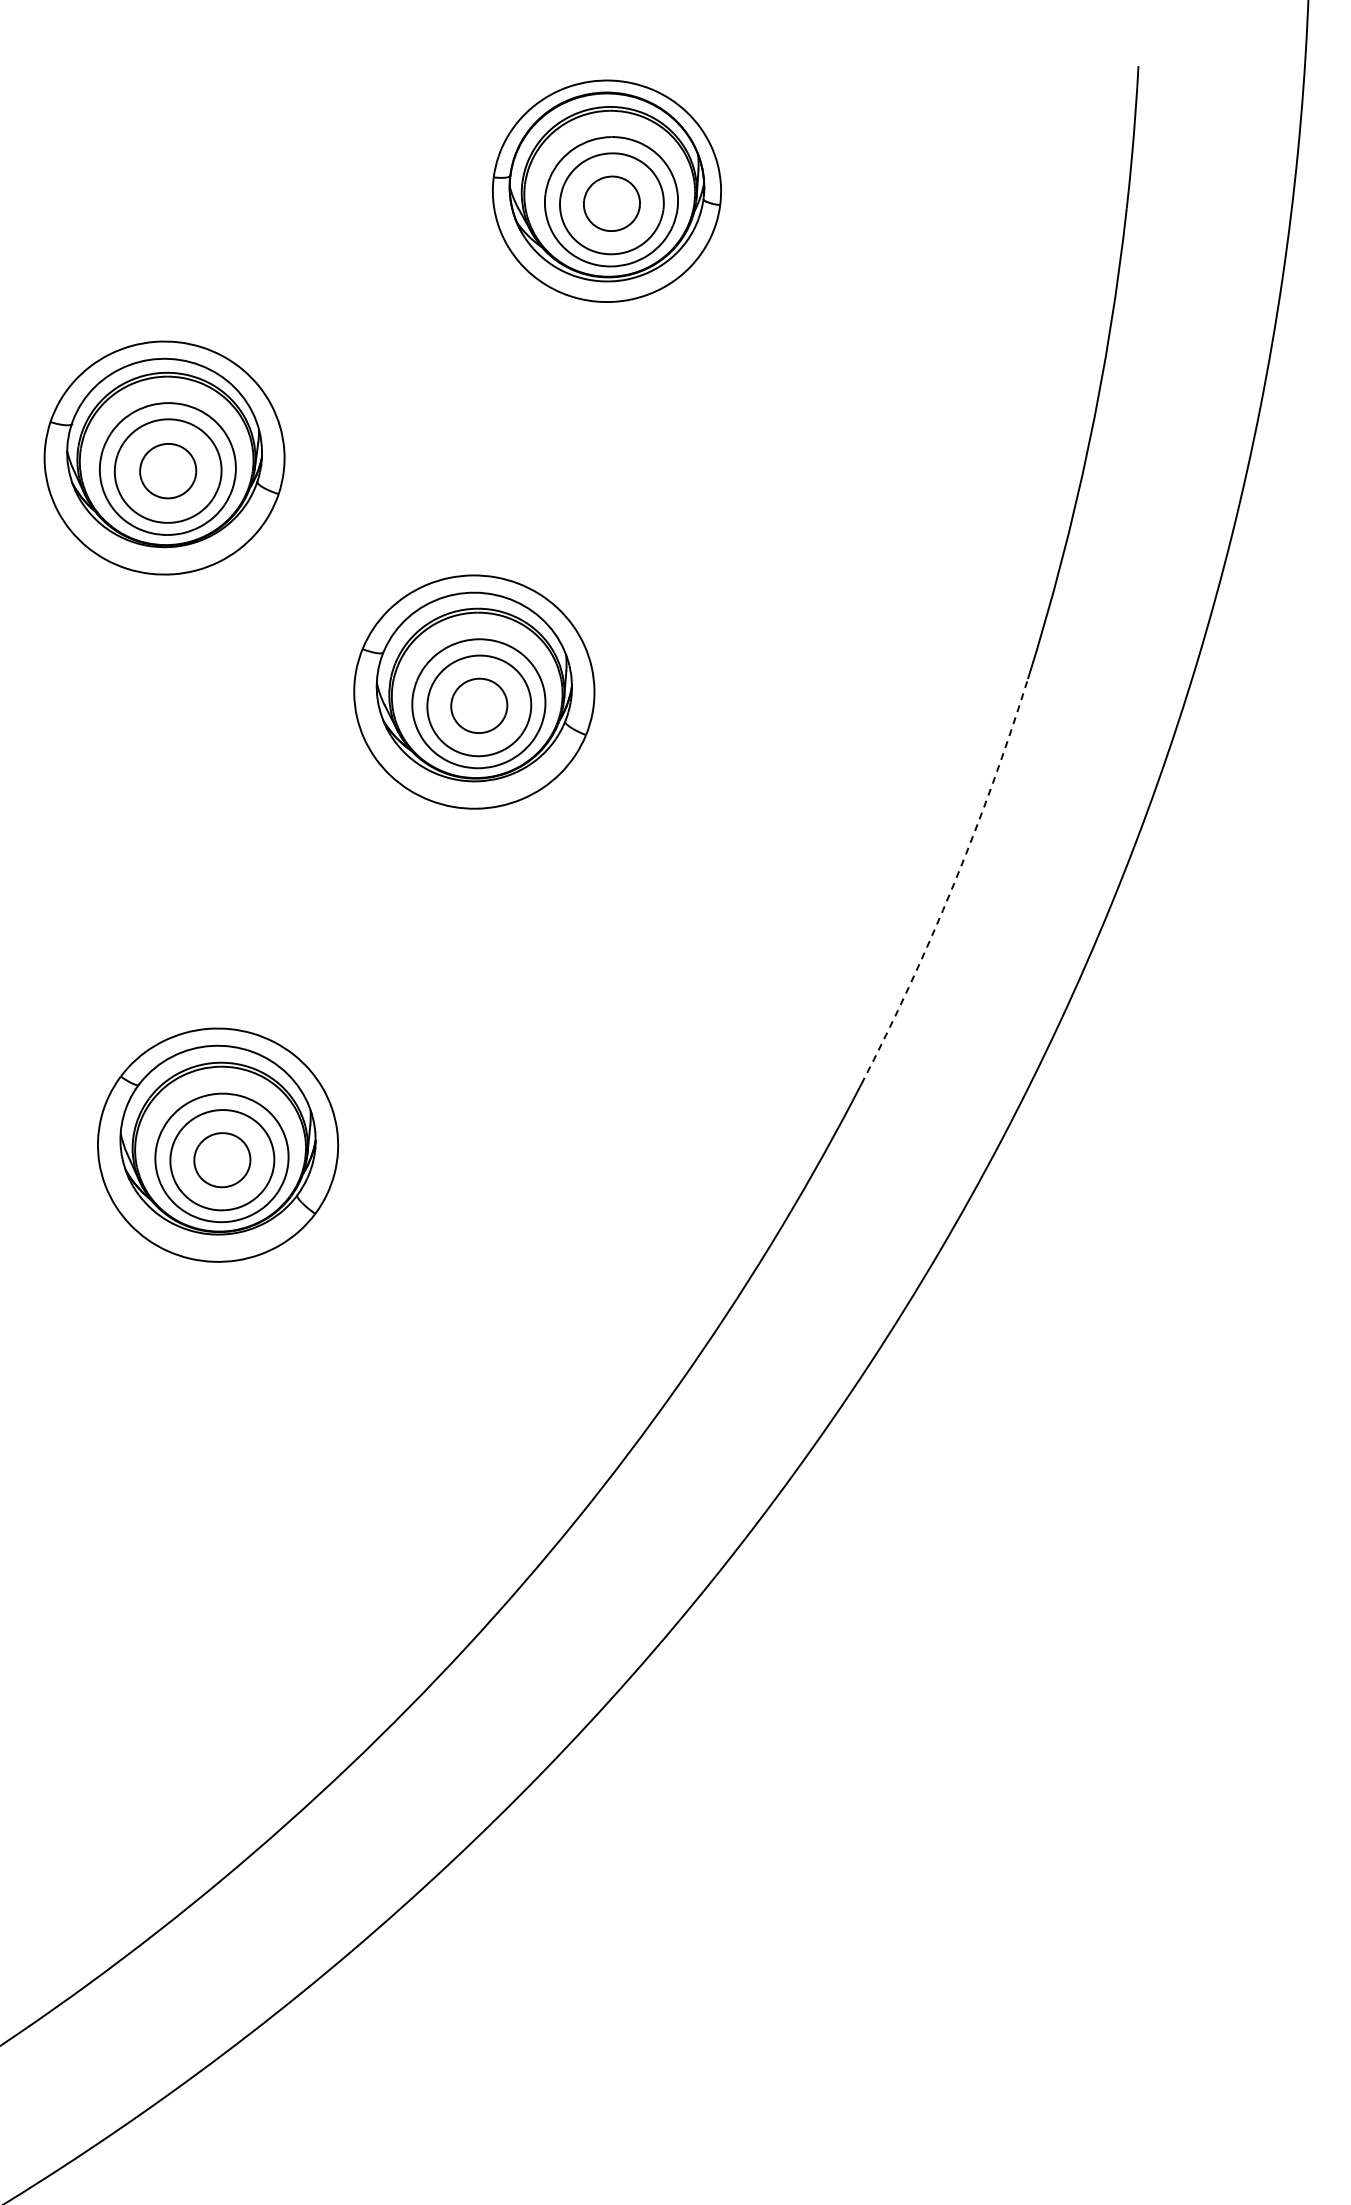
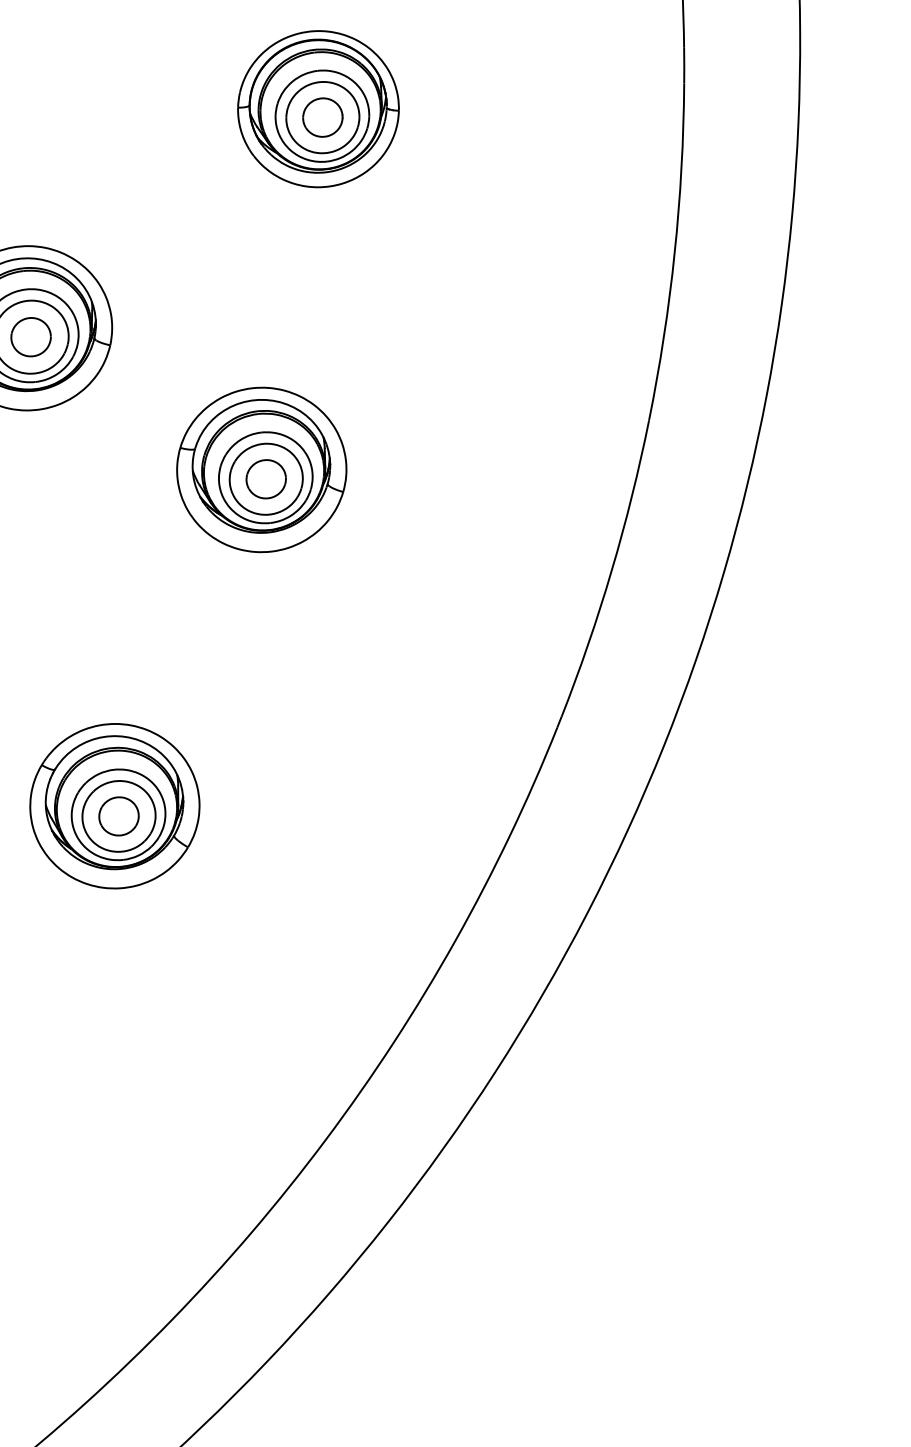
arc: (953, 885) -> (611, 570), dashed -> solid

